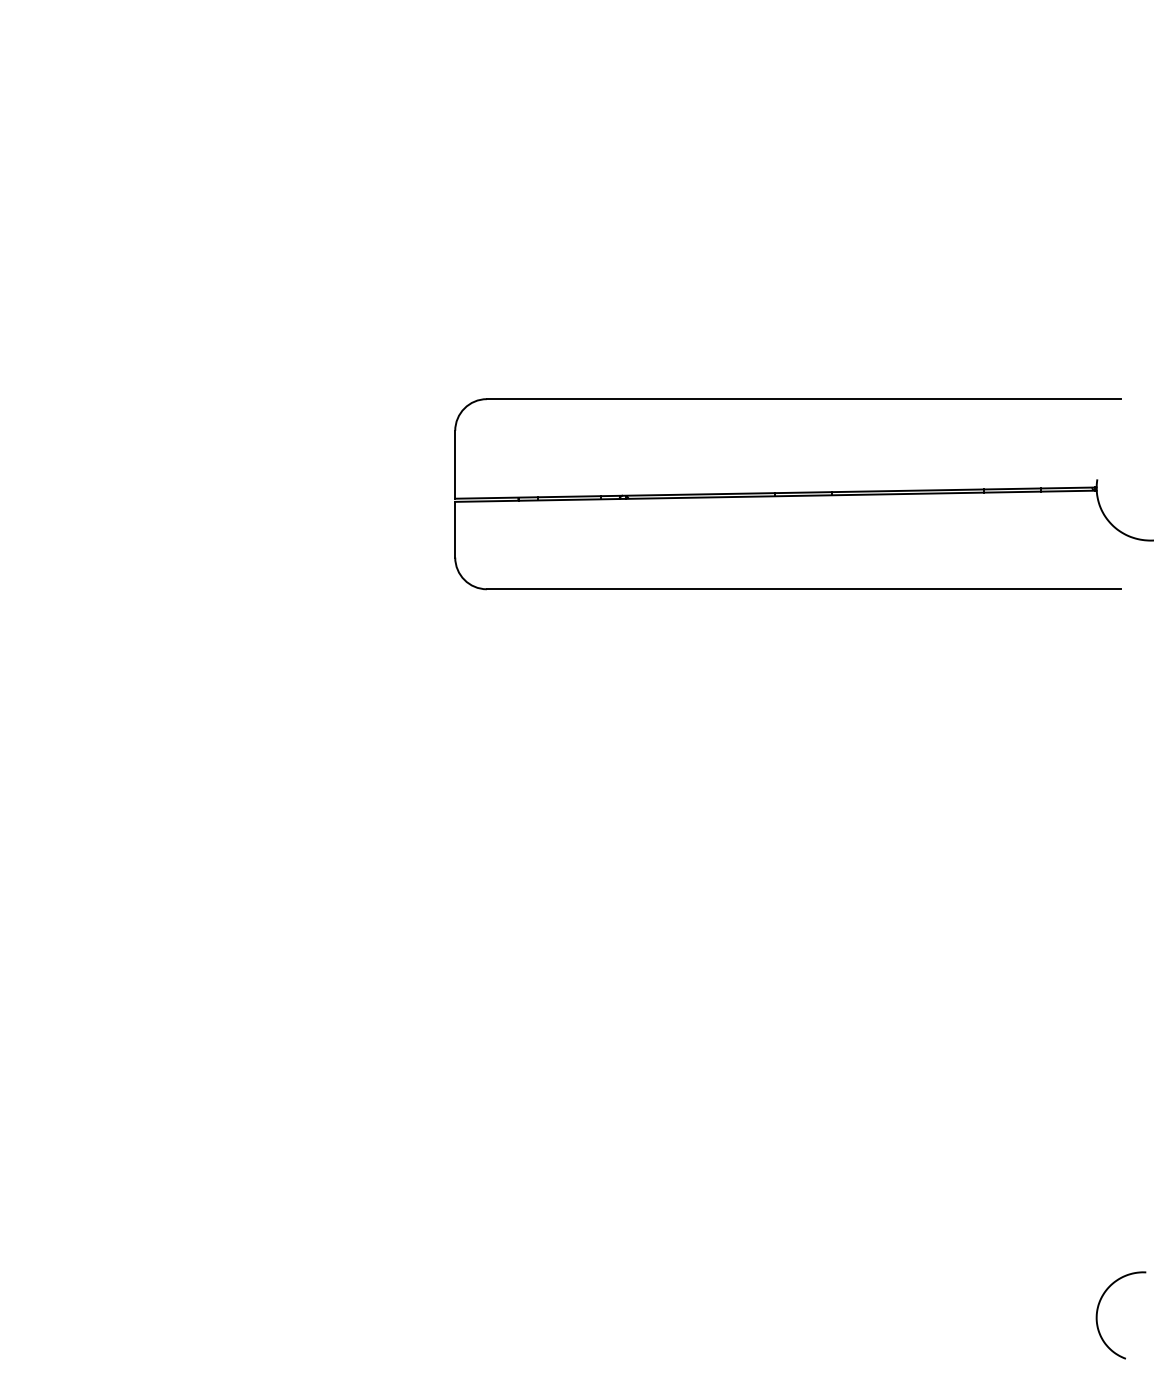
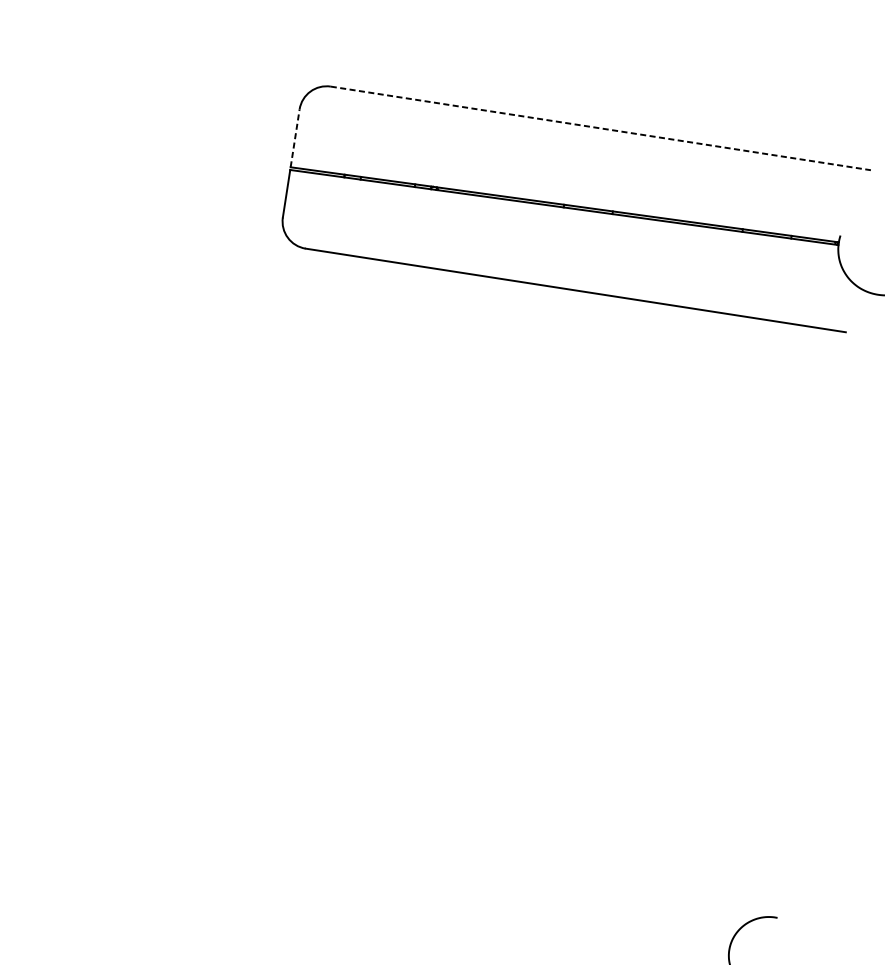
line: (803, 399) -> (600, 128), solid -> dashed
line: (455, 464) -> (295, 138), solid -> dashed

